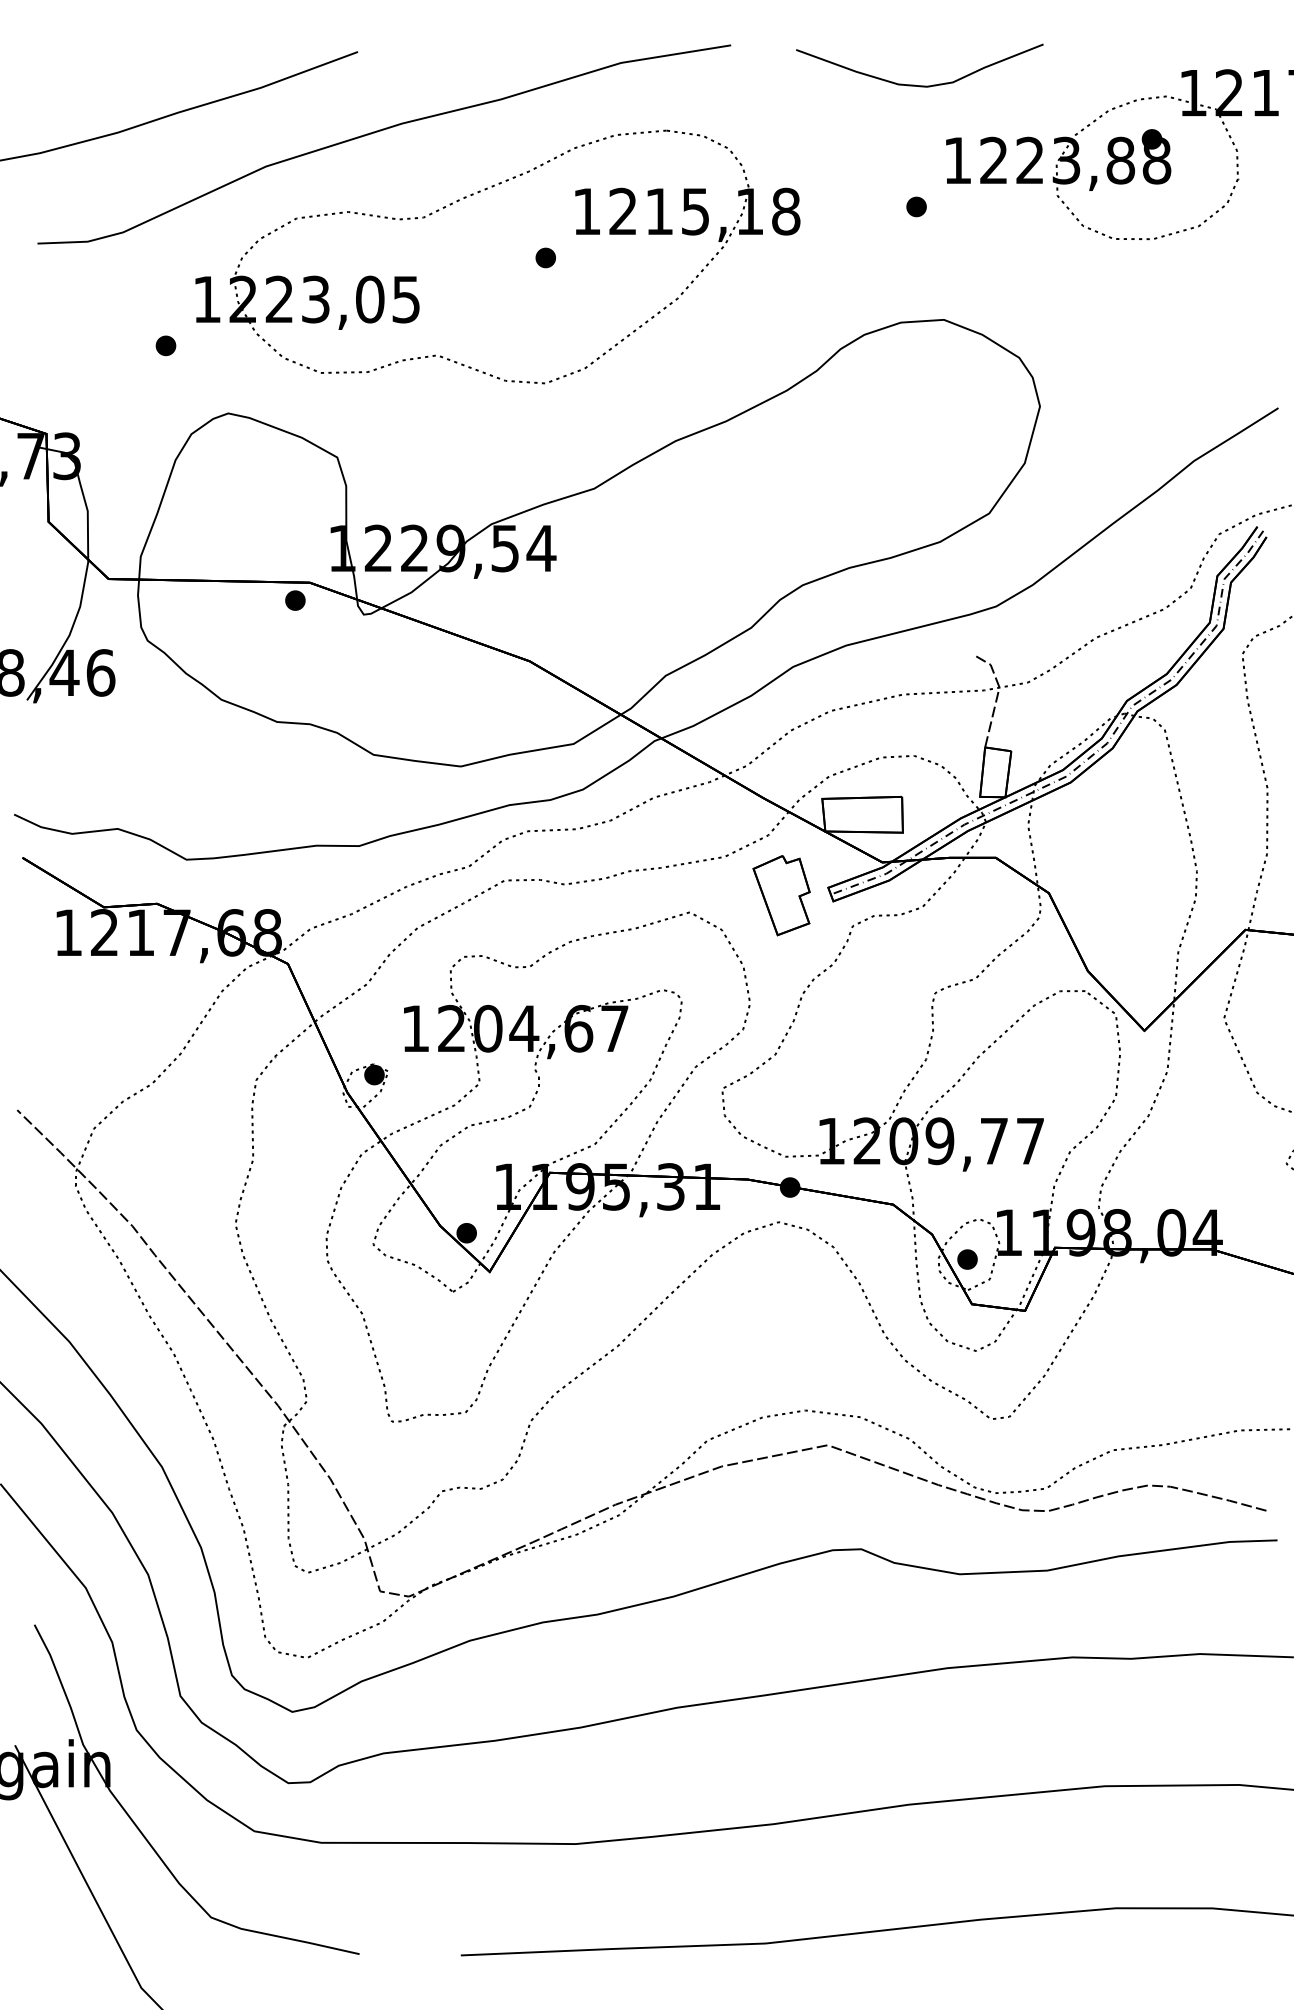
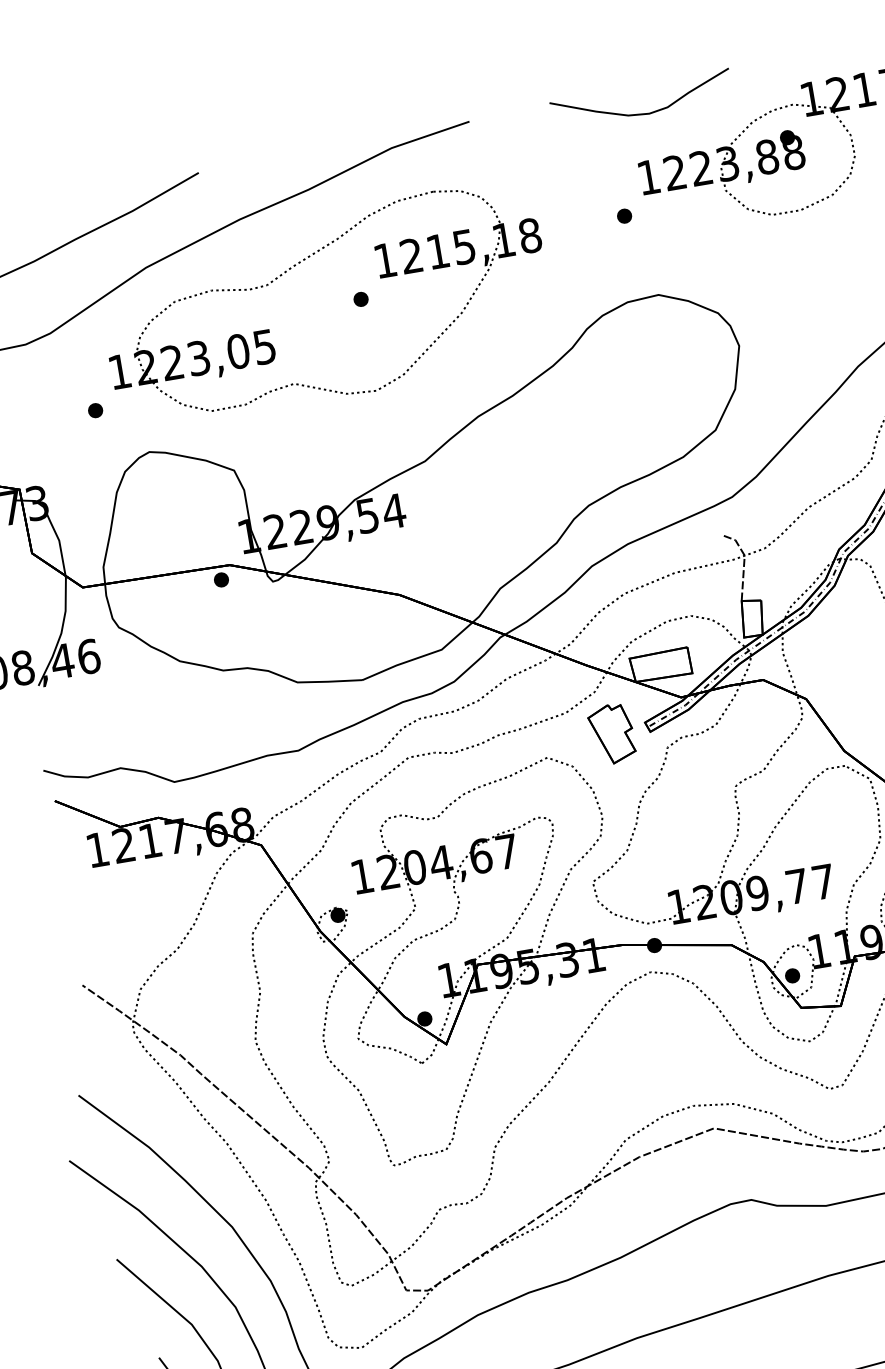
curve: (915, 84) -> (640, 113), moved

